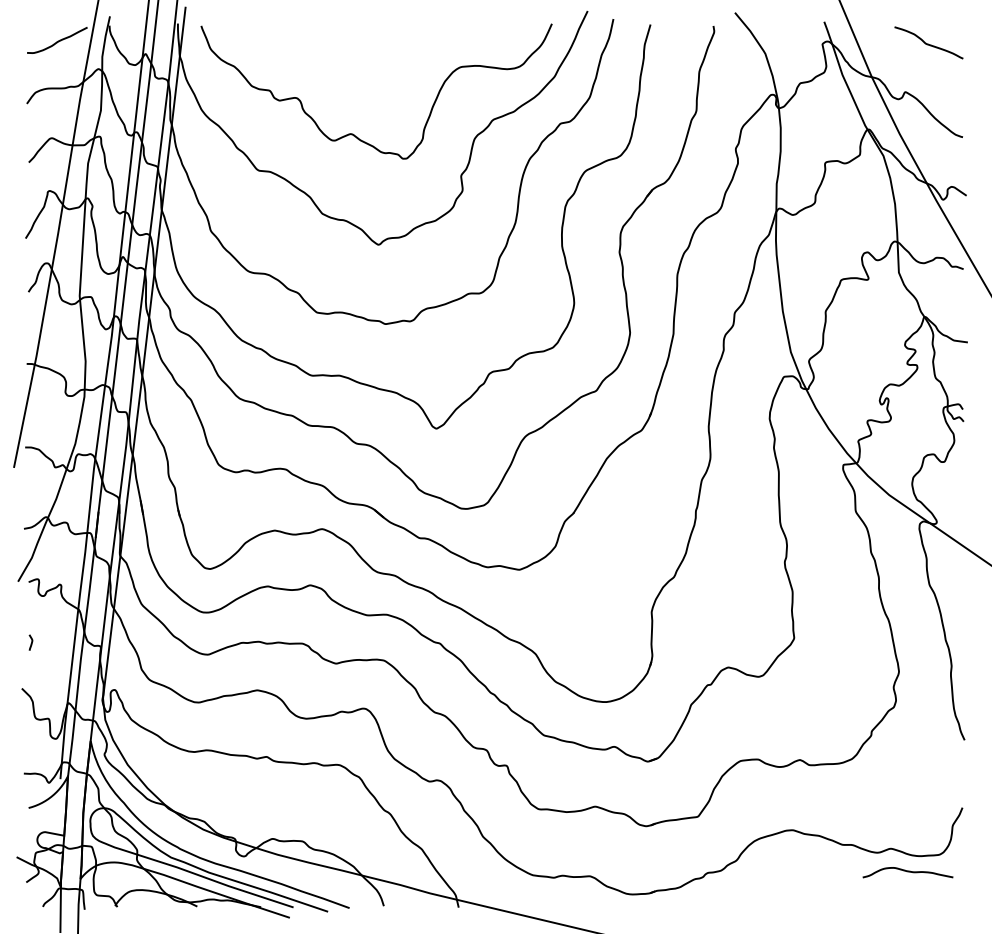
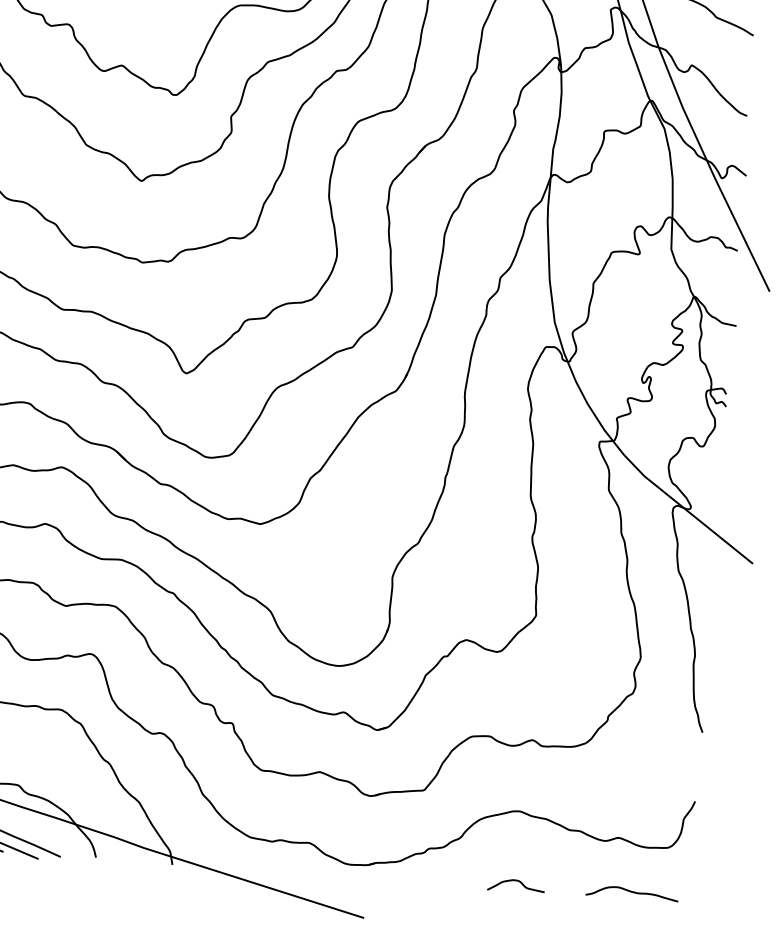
curve: (907, 872) -> (631, 893), moved
curve: (794, 898) -> (516, 881), added

